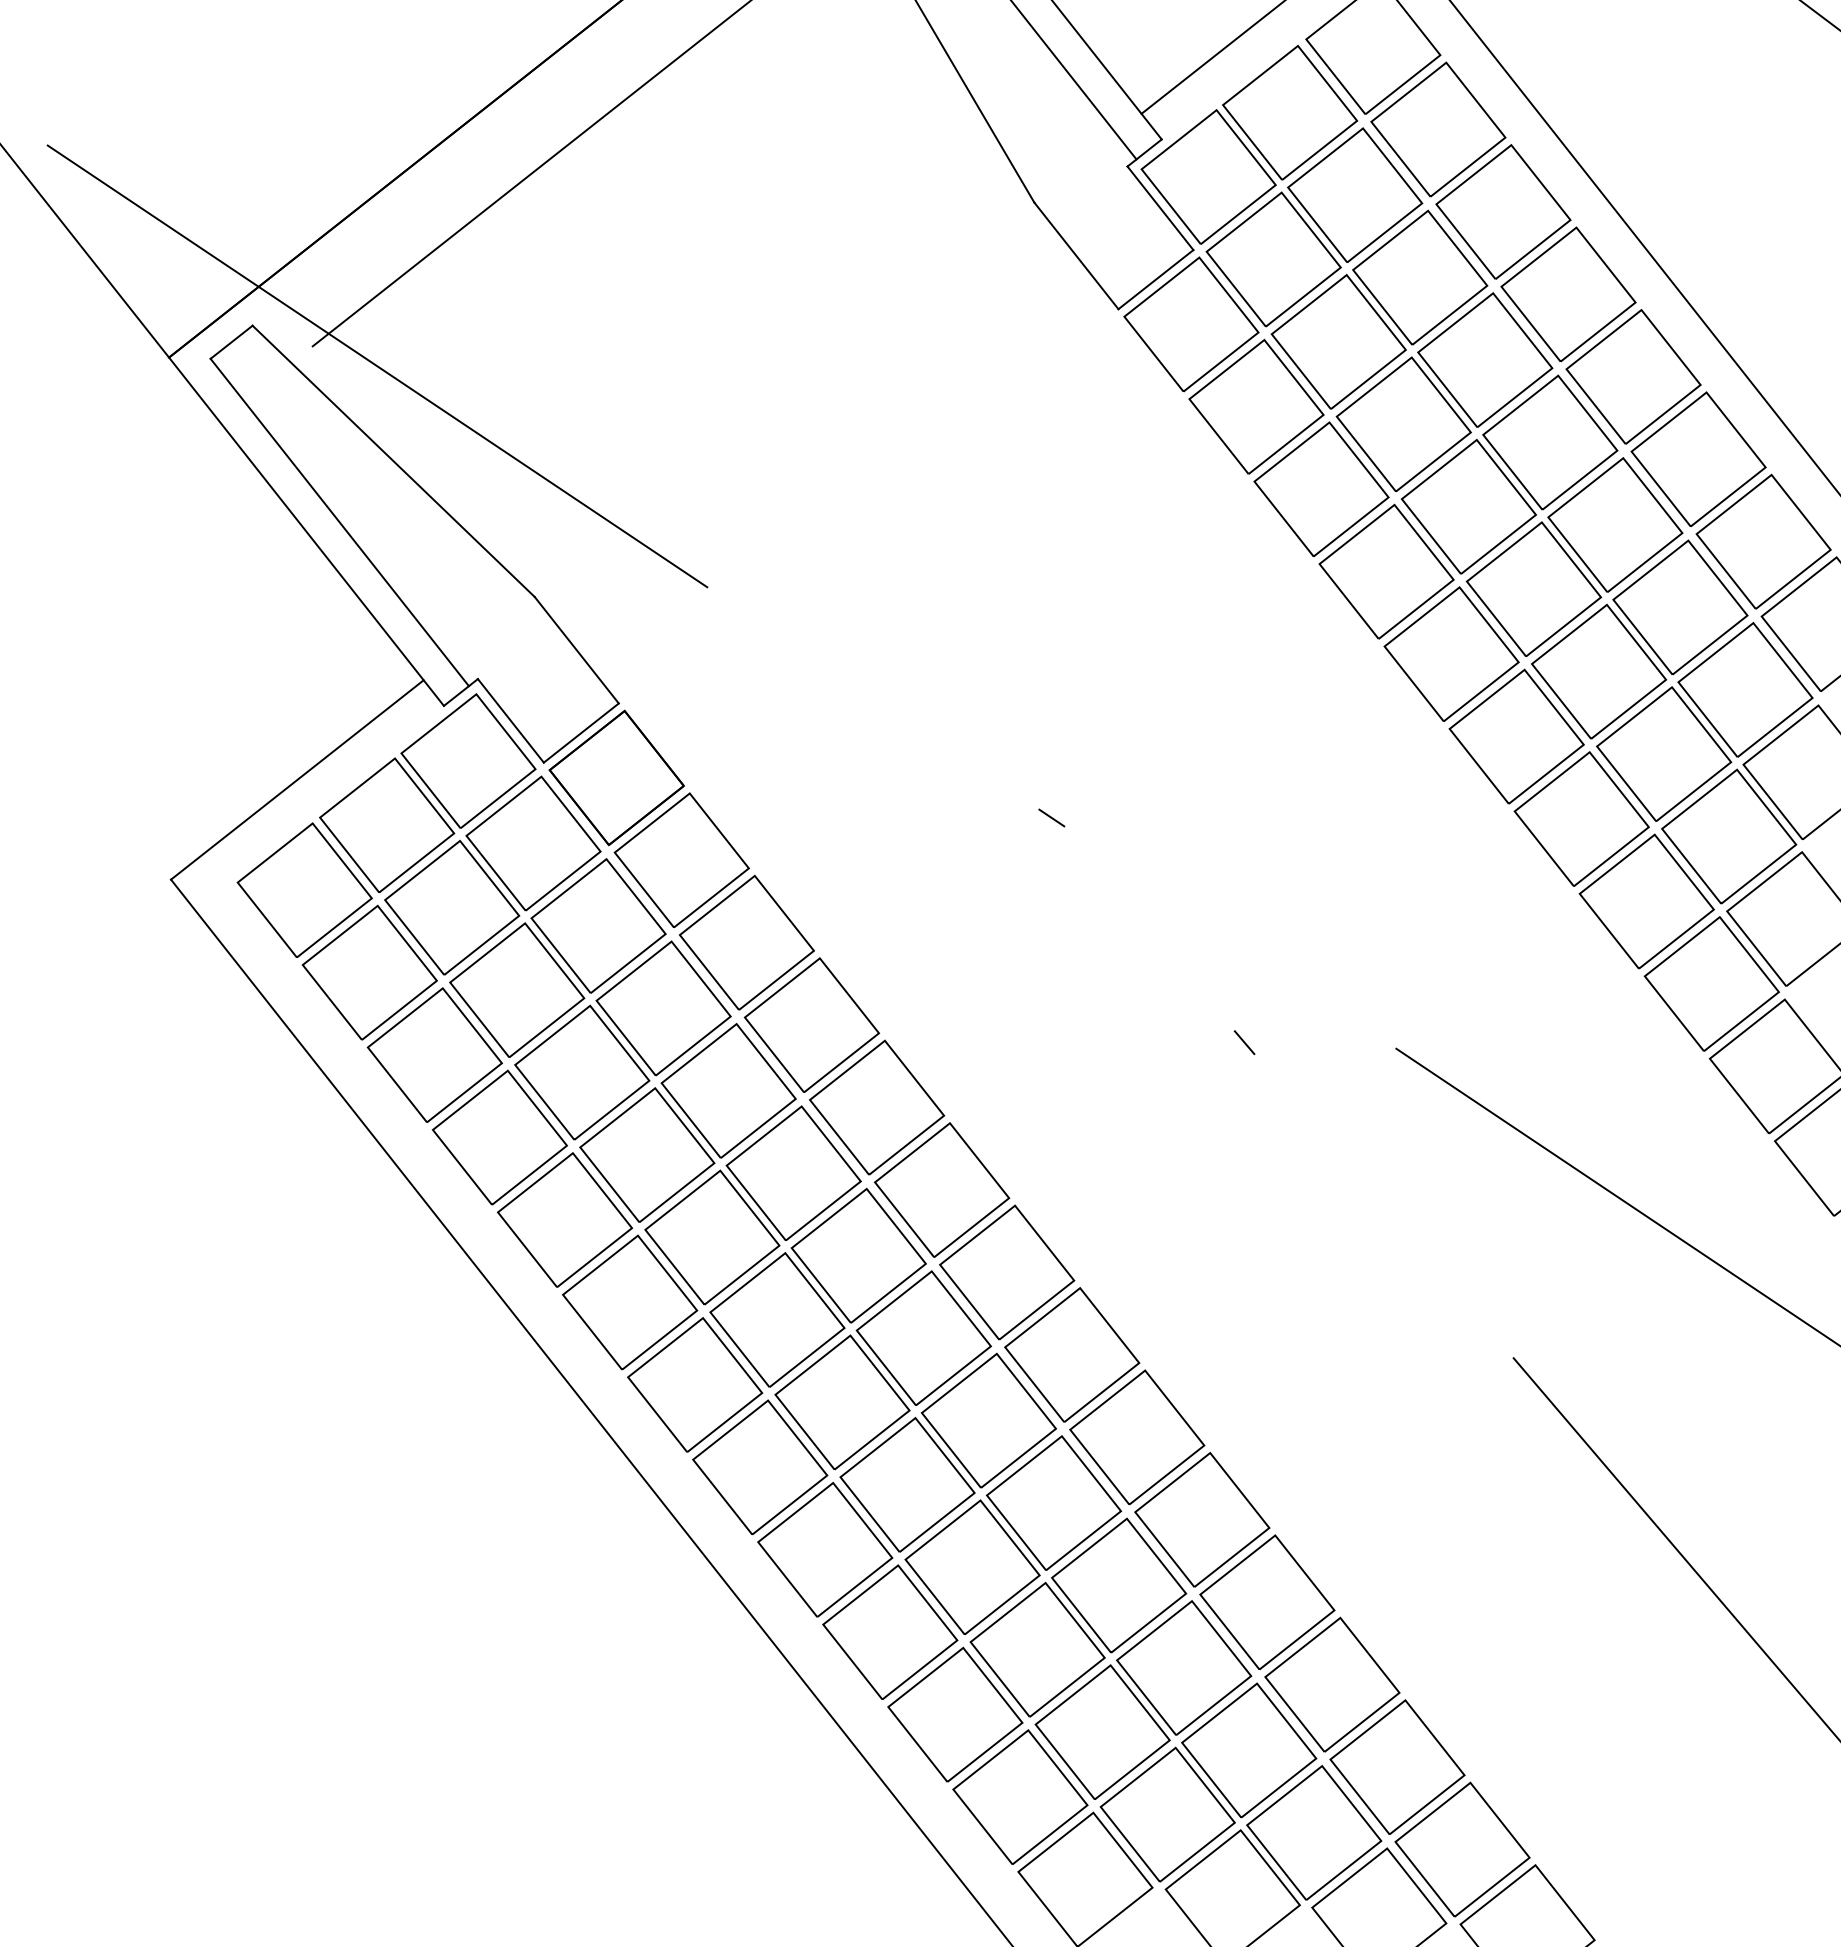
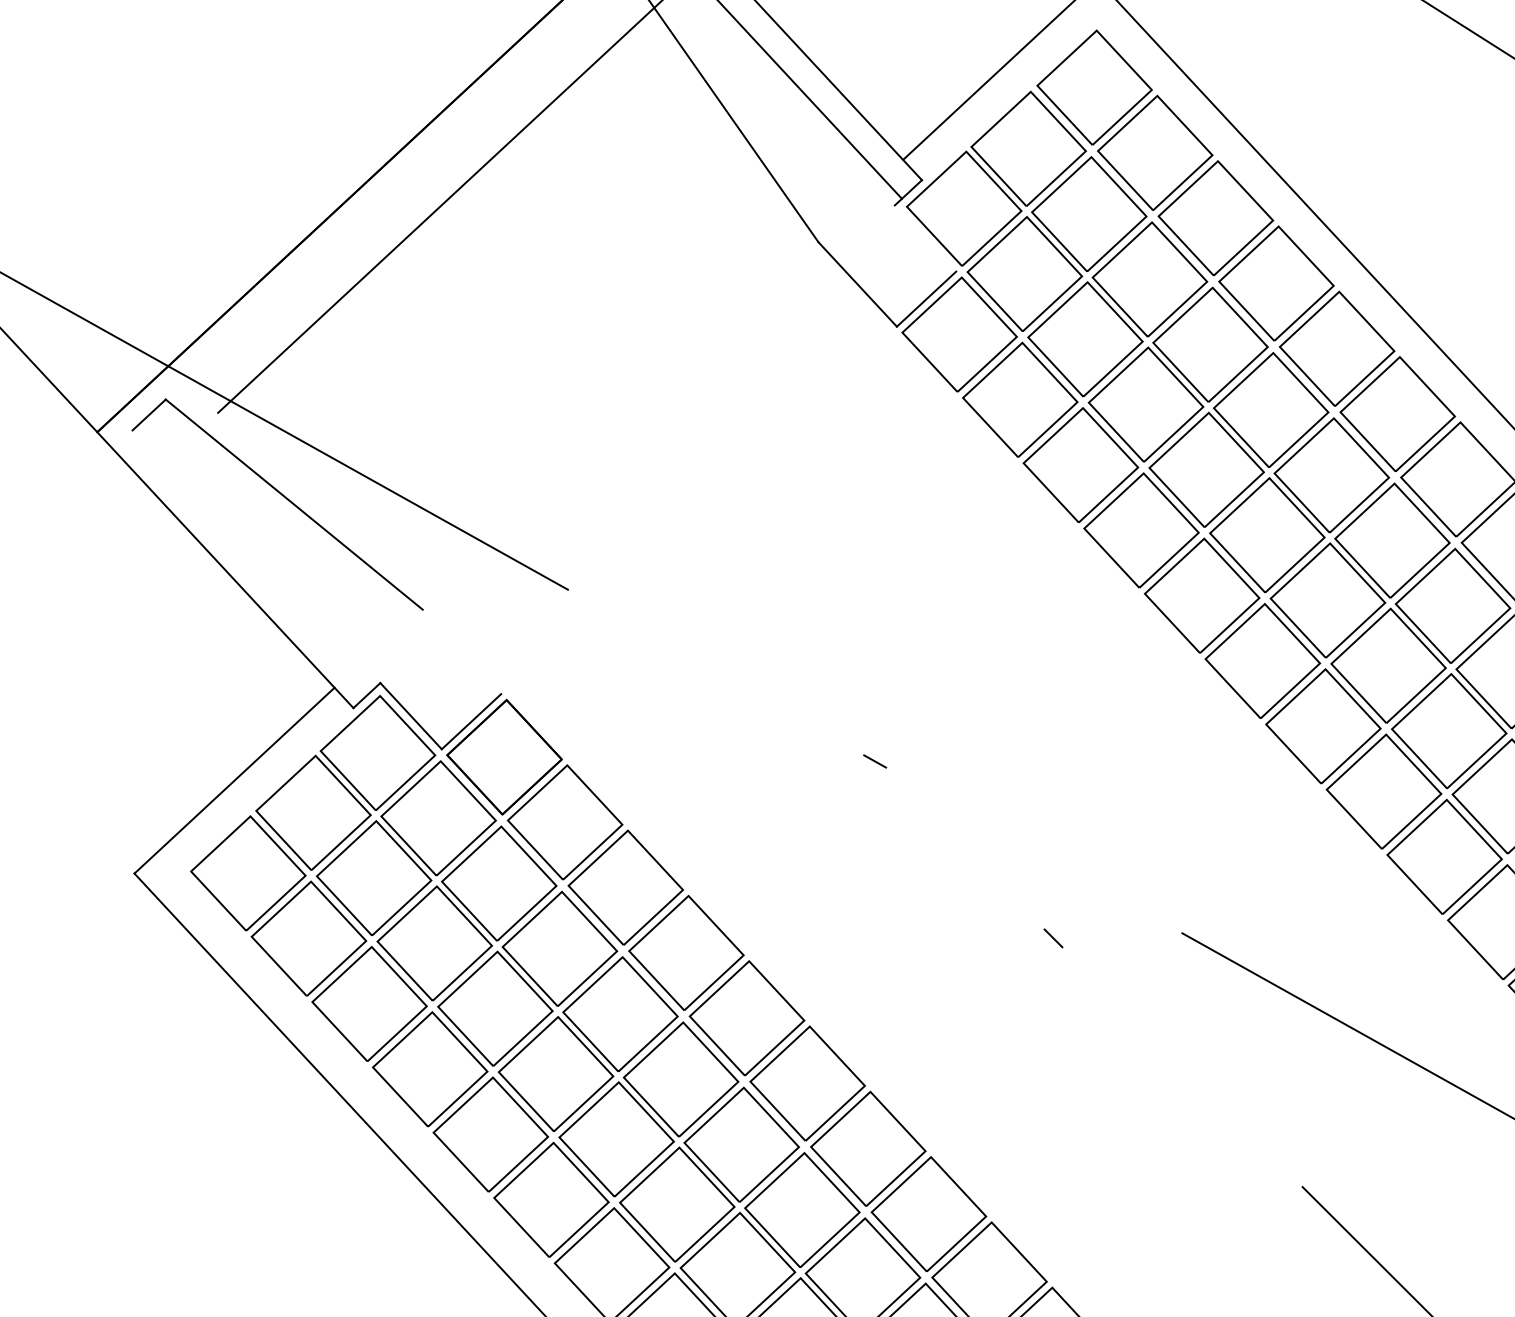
line: (1160, 208) -> (925, 238), removed
line: (339, 522) -> (252, 560), removed
line: (576, 649) -> (461, 651), removed

